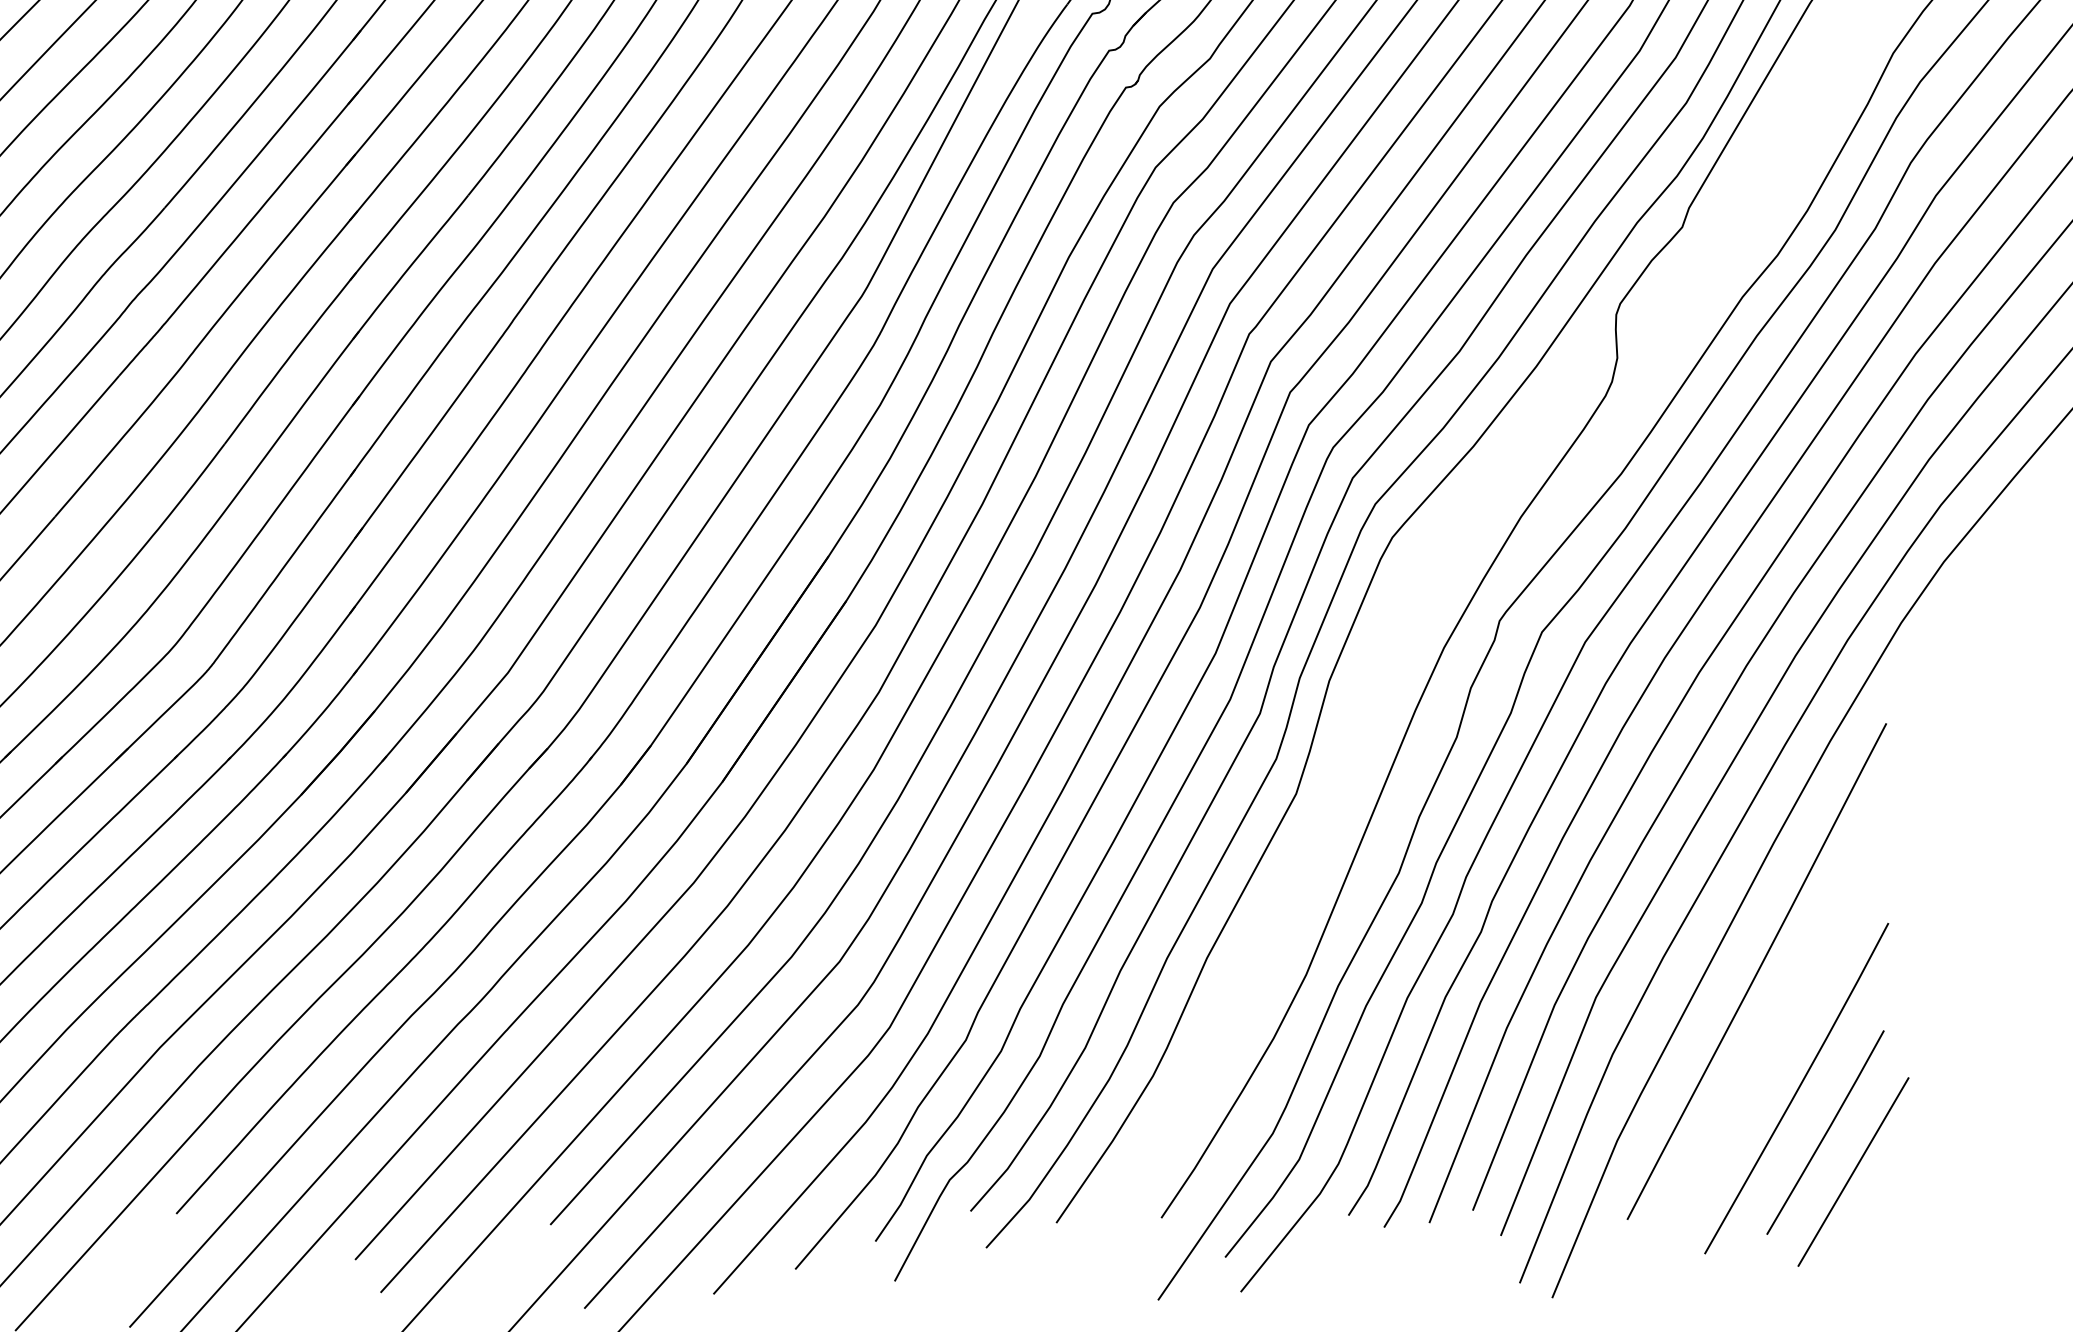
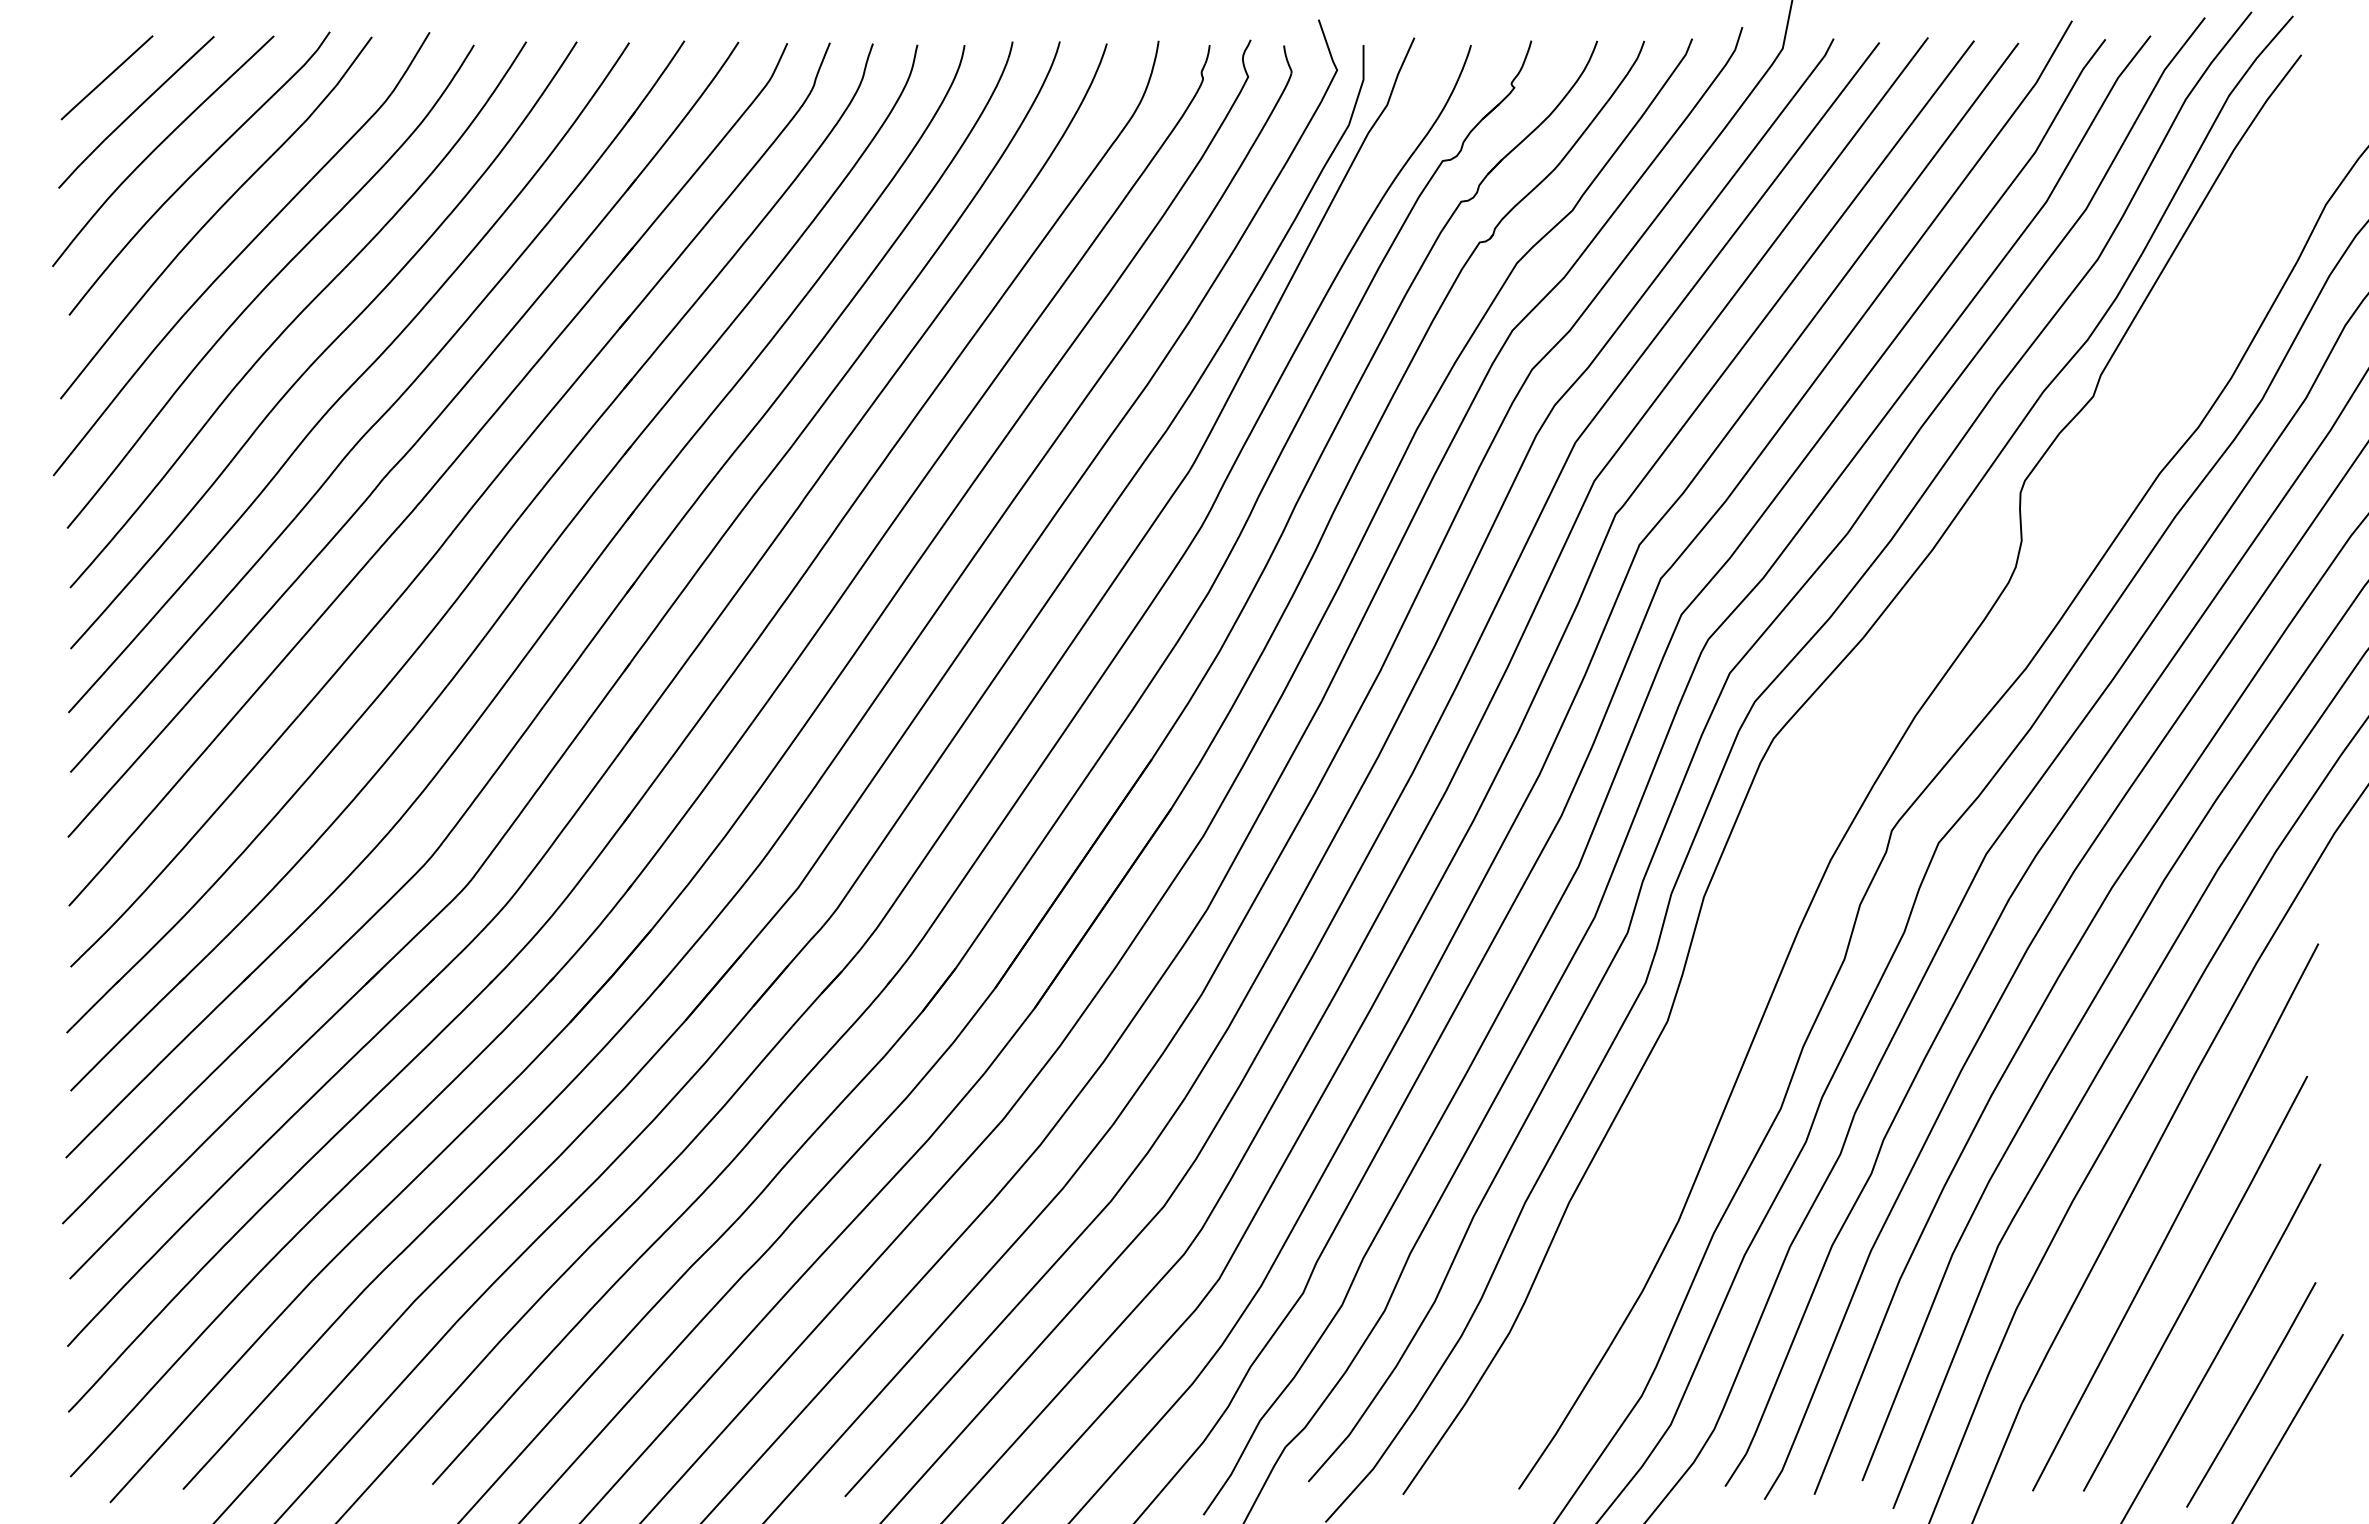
line: (1774, 1031) -> (2195, 1283), added

